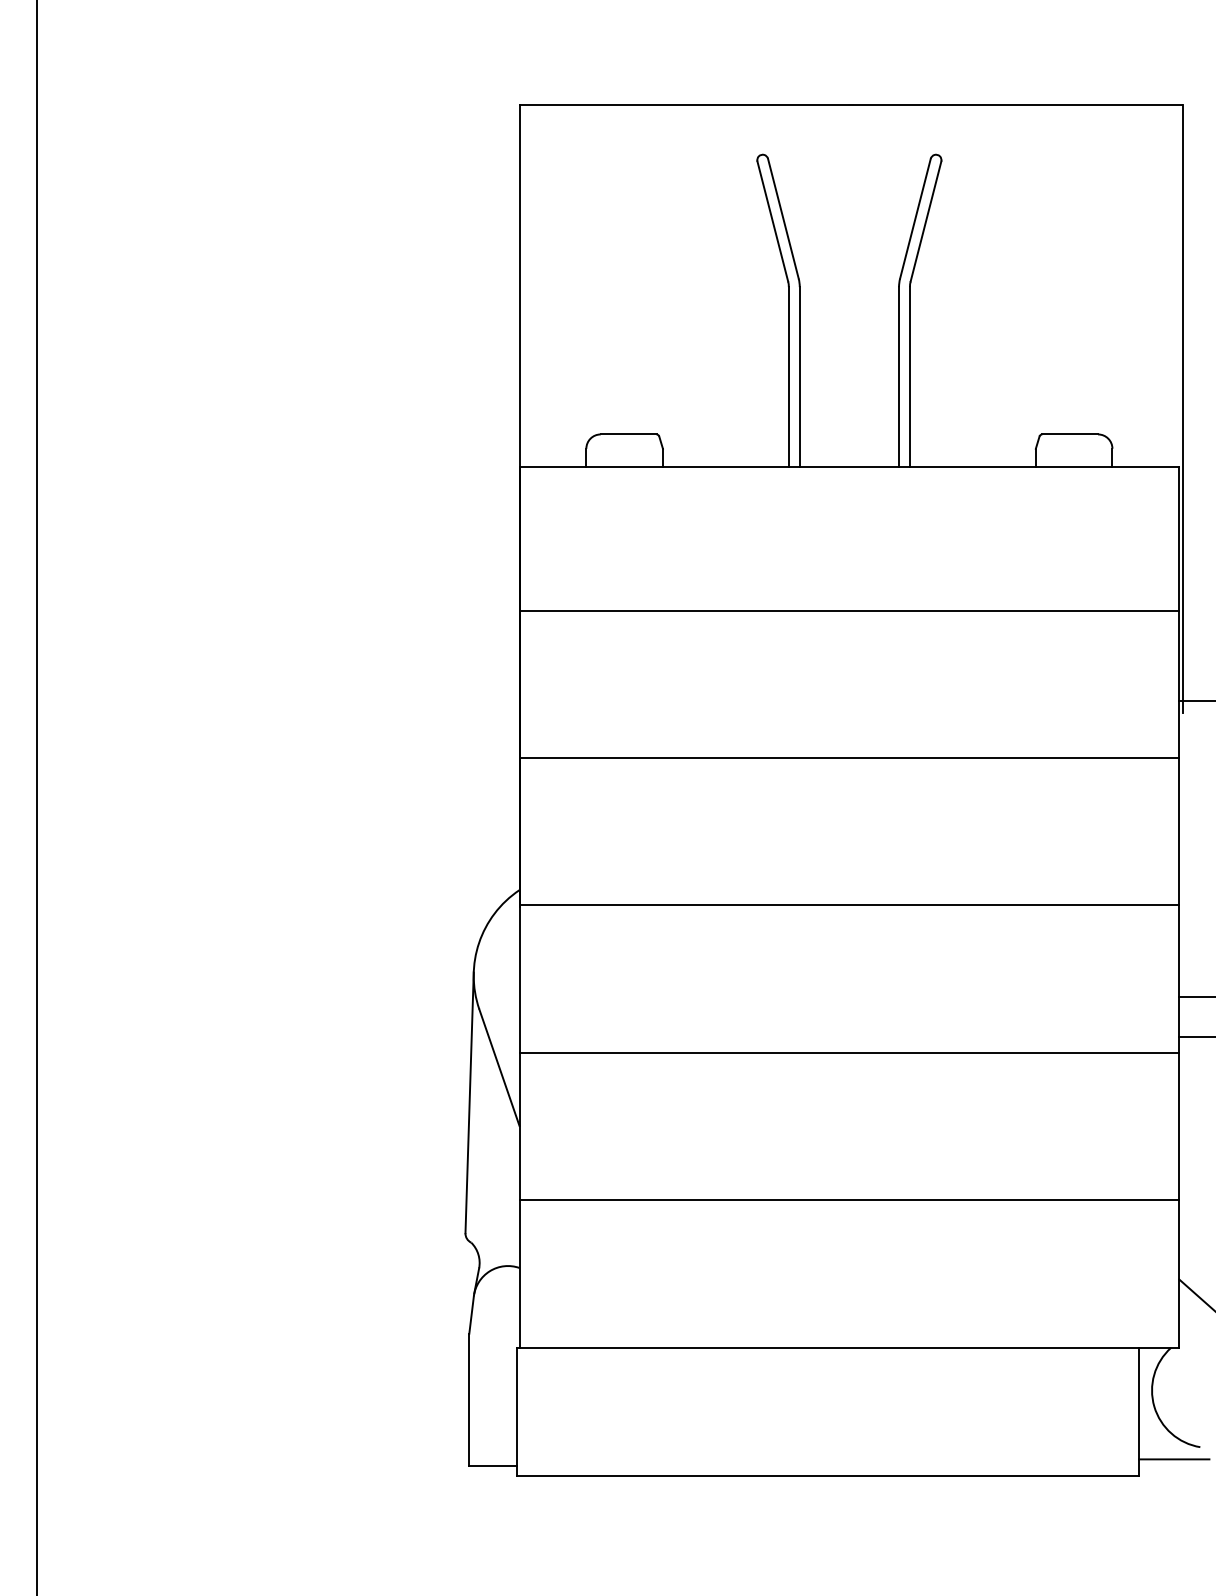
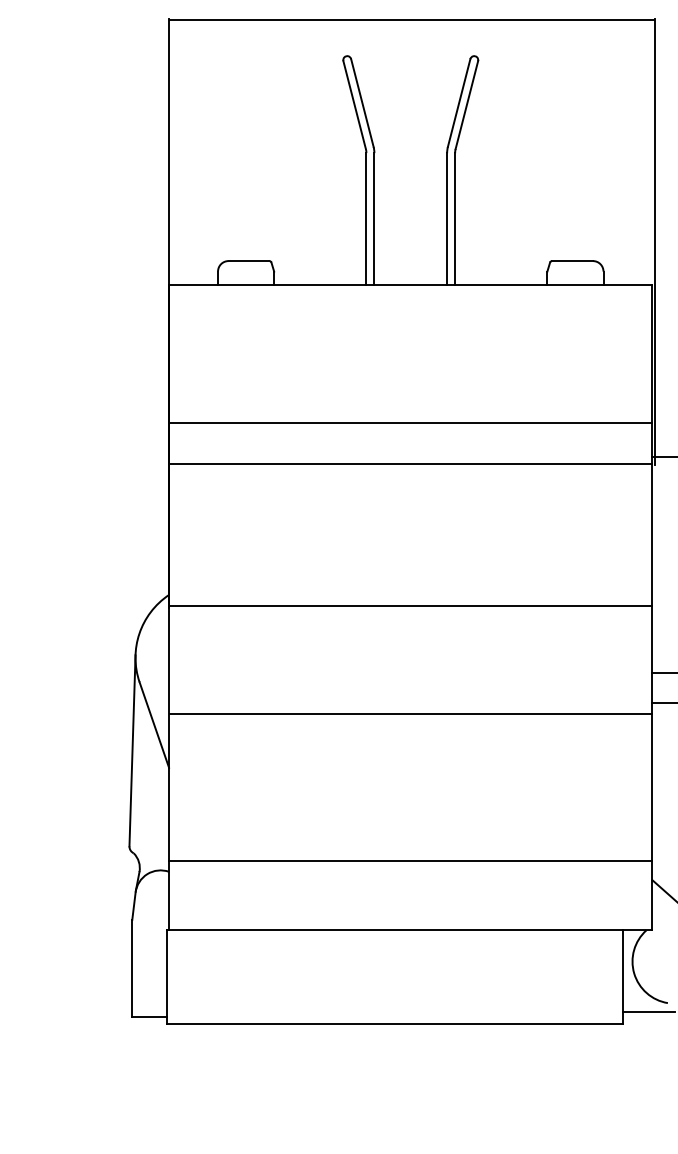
line: (849, 610) -> (410, 423), moved
line: (849, 758) -> (410, 464), moved
line: (849, 1200) -> (410, 861), moved

